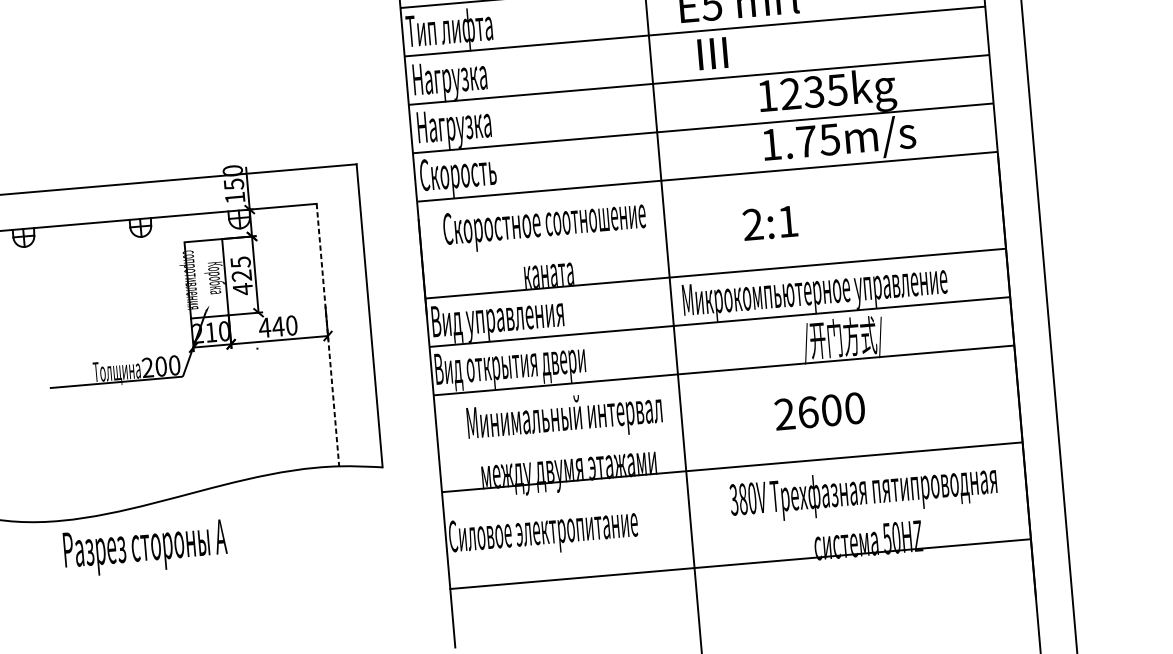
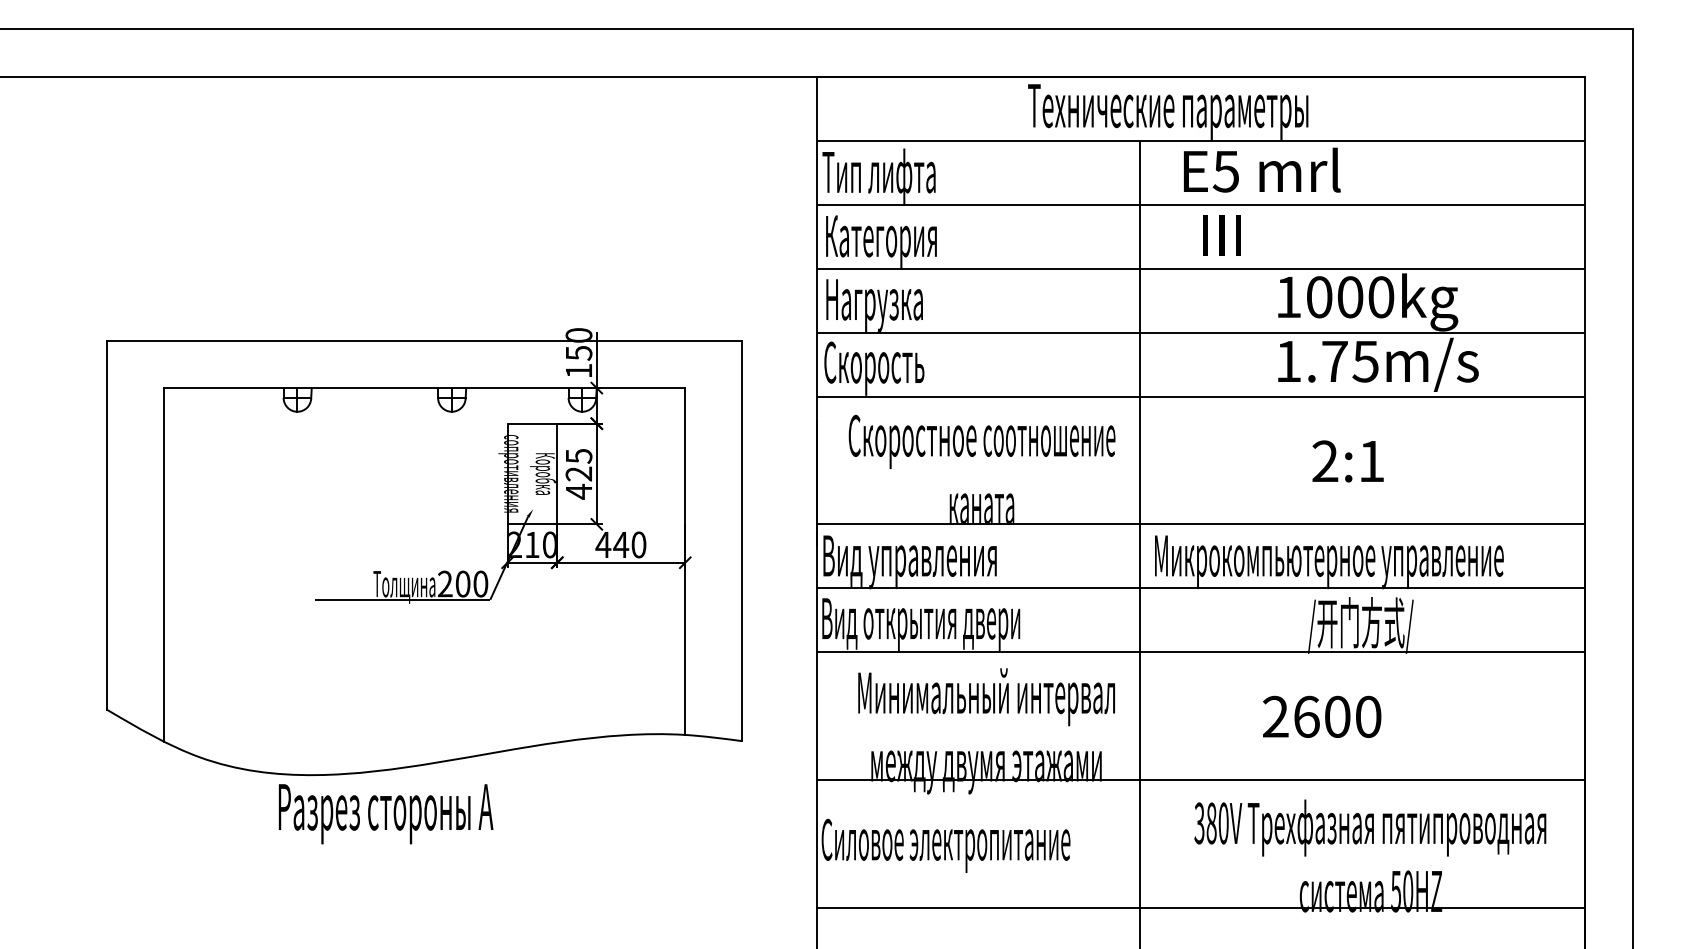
text: (456, 80) -> (882, 241), Нагрузка -> Категория
text: (814, 92) -> (1350, 297), 1235kg -> 1000kg
text: (769, 223) -> (1347, 461), moved
line: (328, 335) -> (685, 562), dashed -> solid
text: (145, 548) -> (385, 814), moved

